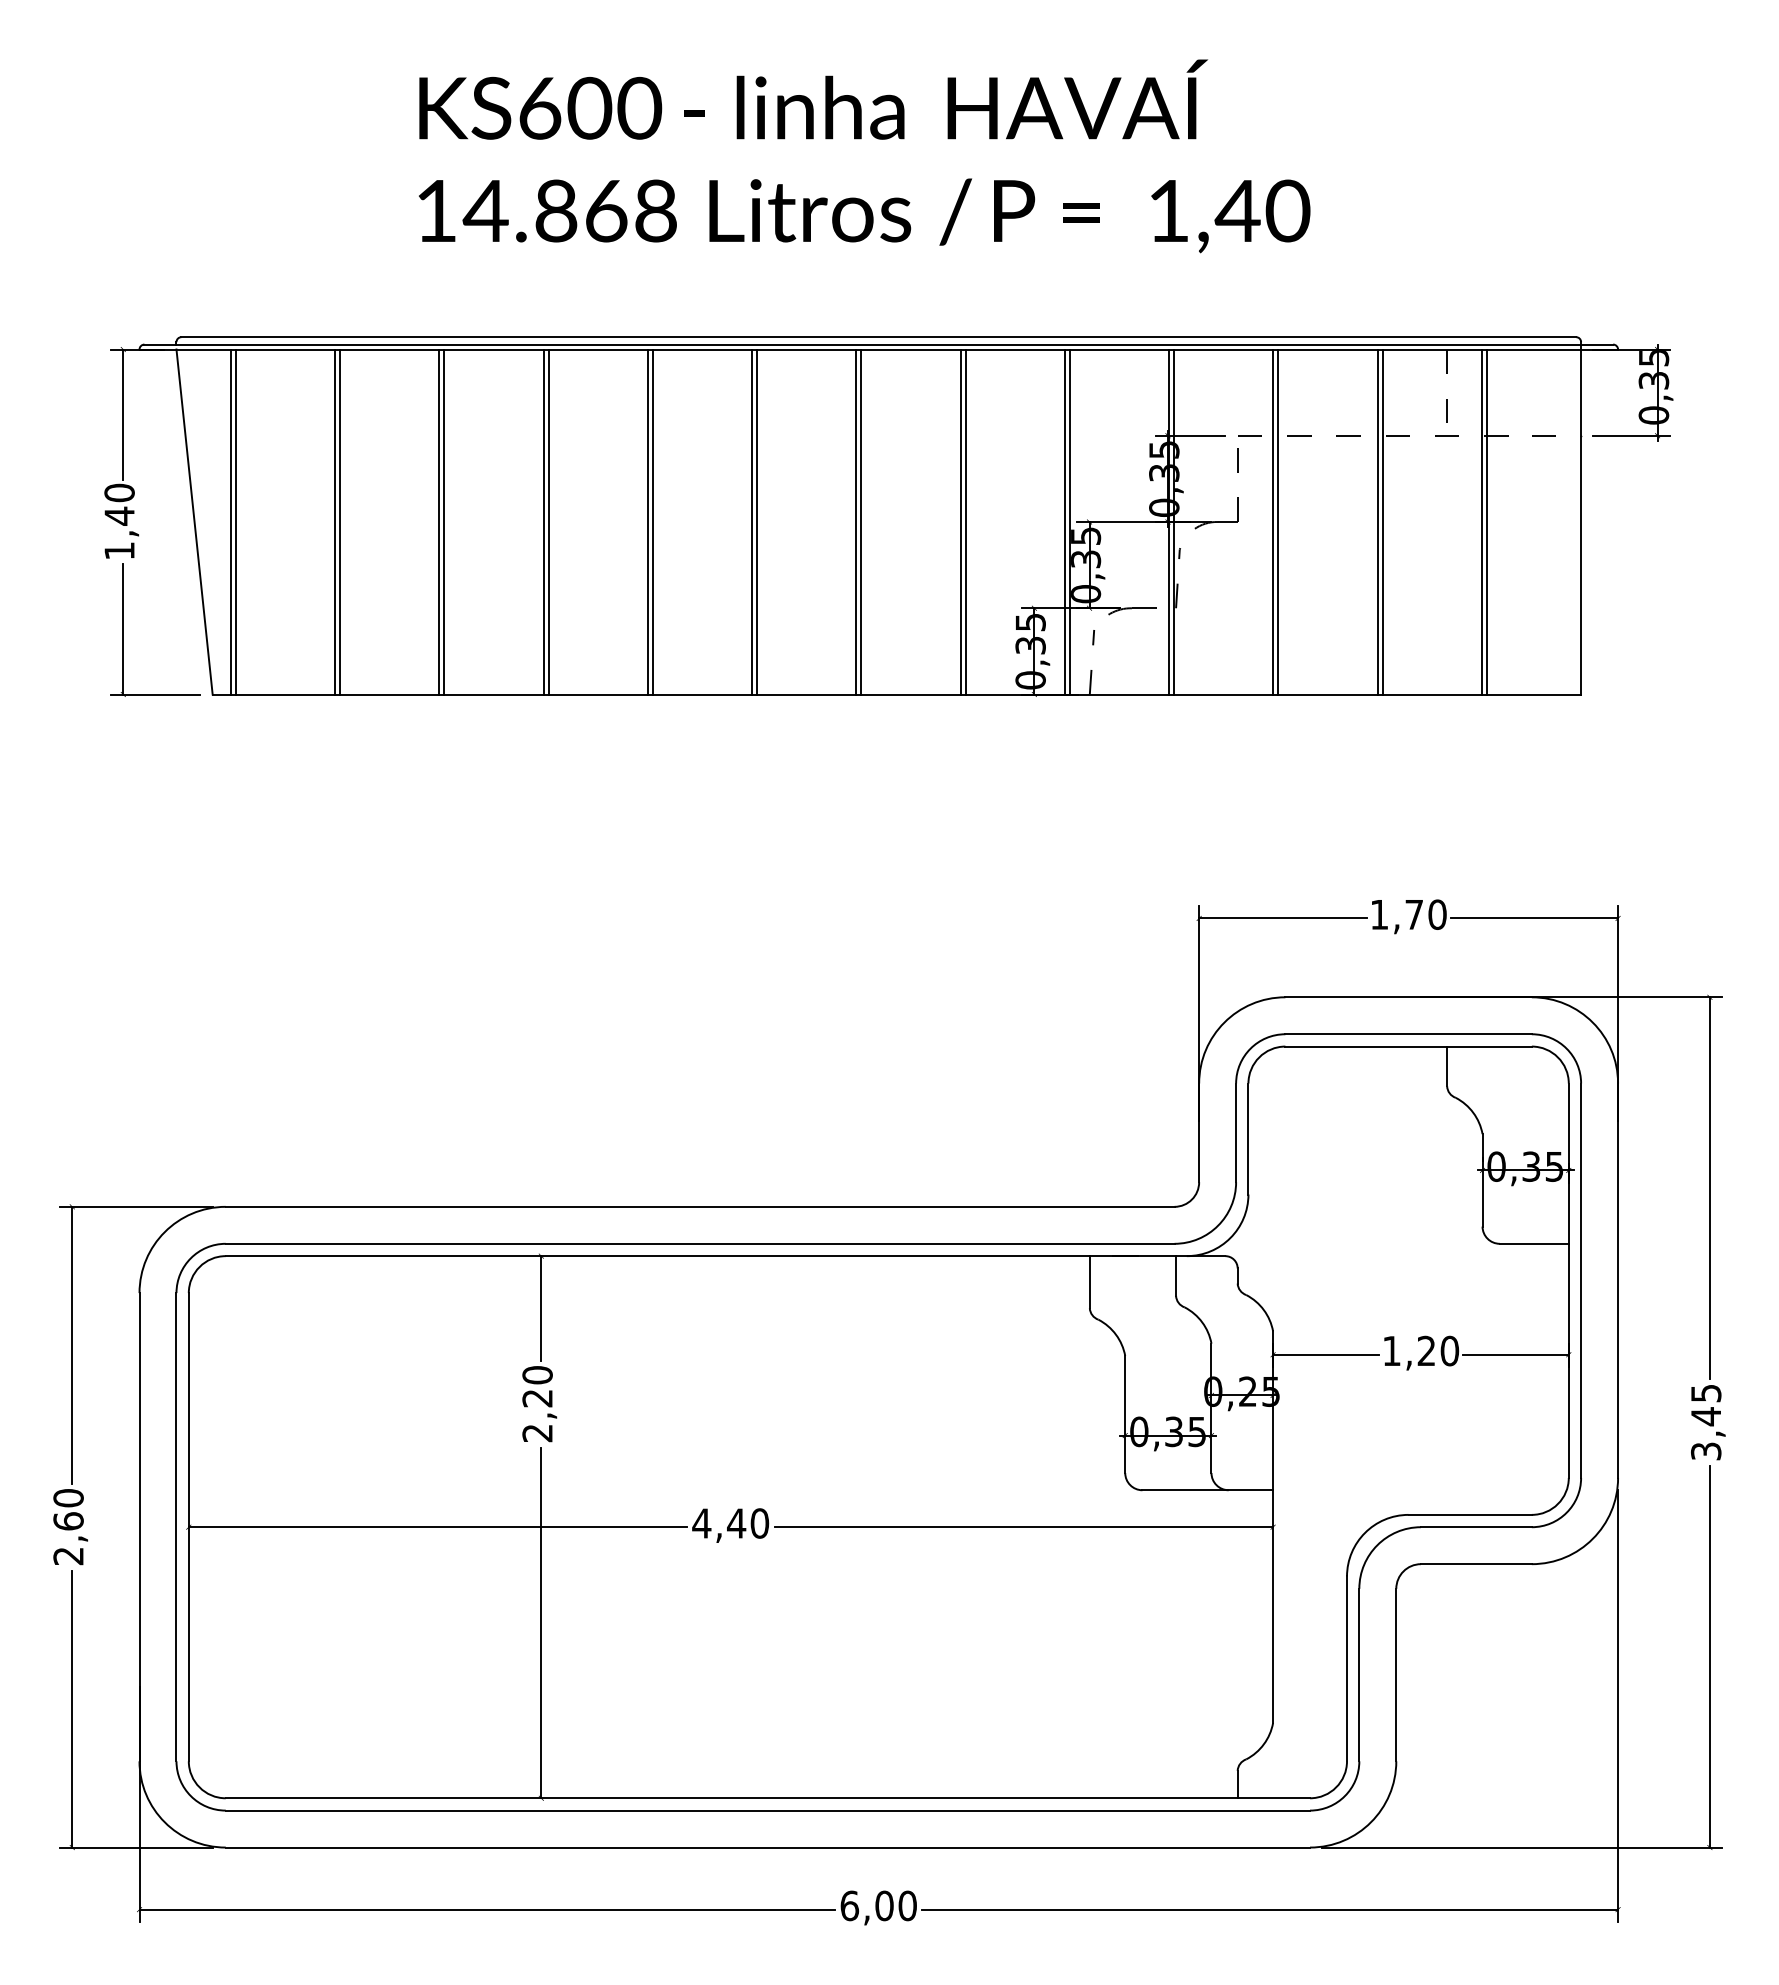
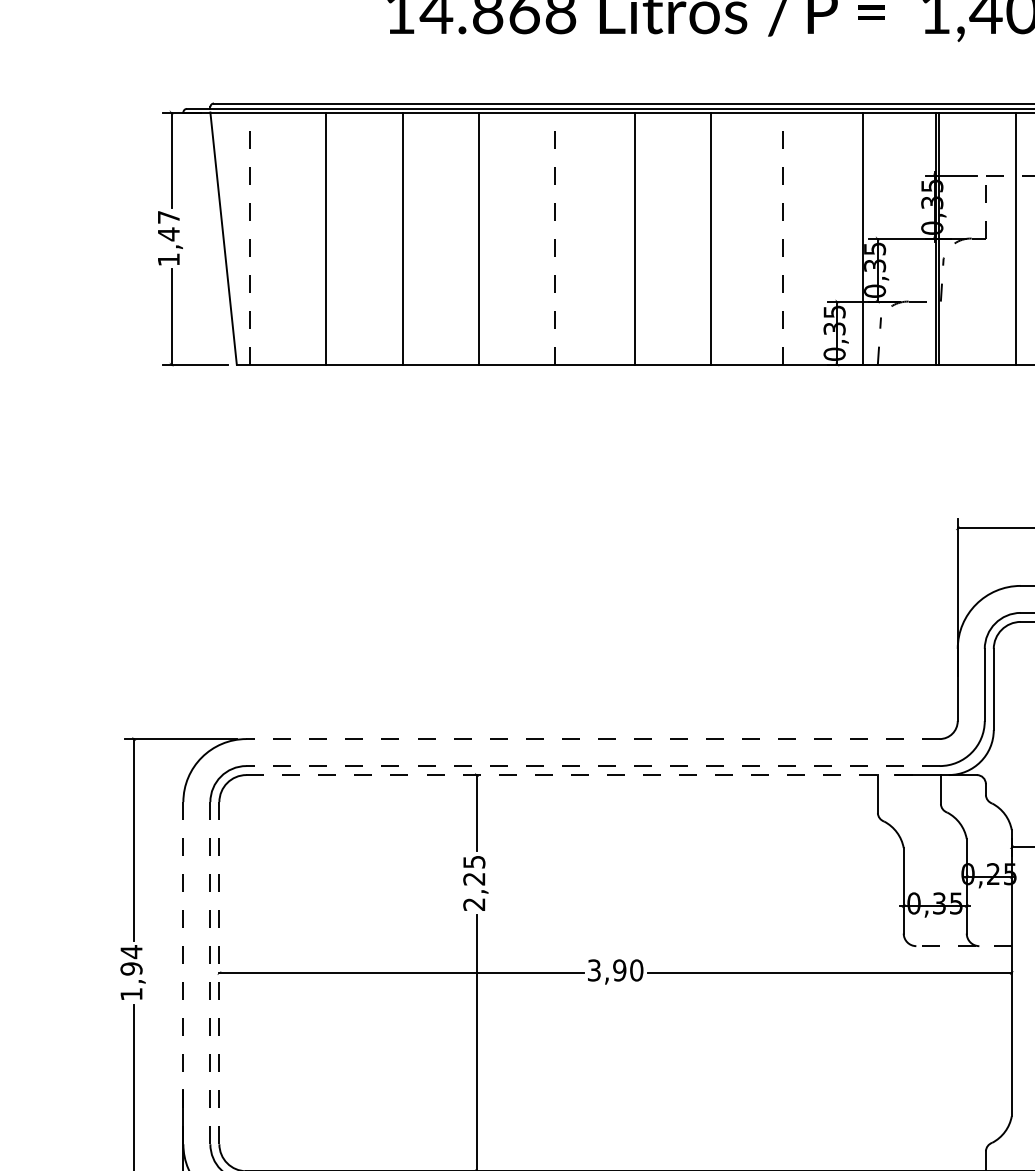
text: (119, 492) -> (168, 217), 1,40 -> 1,47
line: (230, 521) -> (249, 238), solid -> dashed
line: (235, 521) -> (253, 238), removed
line: (340, 521) -> (330, 238), removed
line: (444, 521) -> (406, 238), removed
line: (548, 521) -> (482, 238), removed
line: (647, 521) -> (554, 238), solid -> dashed
line: (652, 521) -> (558, 238), removed
line: (752, 521) -> (631, 238), removed
line: (856, 521) -> (707, 238), removed
line: (960, 521) -> (783, 238), solid -> dashed
line: (965, 521) -> (787, 238), removed
line: (1064, 521) -> (859, 238), removed
line: (1273, 521) -> (1012, 238), removed
line: (699, 1206) -> (592, 738), solid -> dashed
line: (699, 1243) -> (592, 765), solid -> dashed
line: (681, 1256) -> (579, 775), solid -> dashed
text: (537, 1375) -> (474, 862), 2,20 -> 2,25
line: (1207, 1490) -> (963, 946), solid -> dashed
text: (719, 1523) -> (607, 970), 4,40 -> 3,90
text: (68, 1526) -> (131, 972), 2,60 -> 1,94
line: (139, 1527) -> (183, 973), solid -> dashed
line: (176, 1527) -> (210, 973), solid -> dashed
line: (188, 1527) -> (219, 973), solid -> dashed

